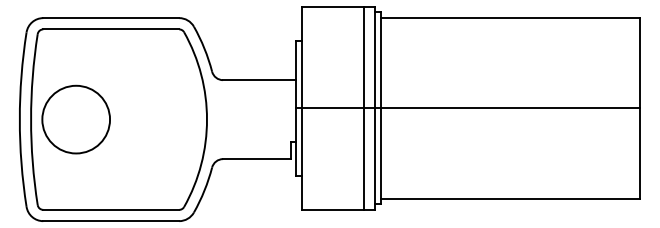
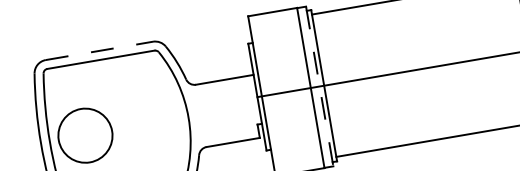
line: (111, 18) -> (99, 51), solid -> dashed
line: (375, 108) -> (320, 86), solid -> dashed

